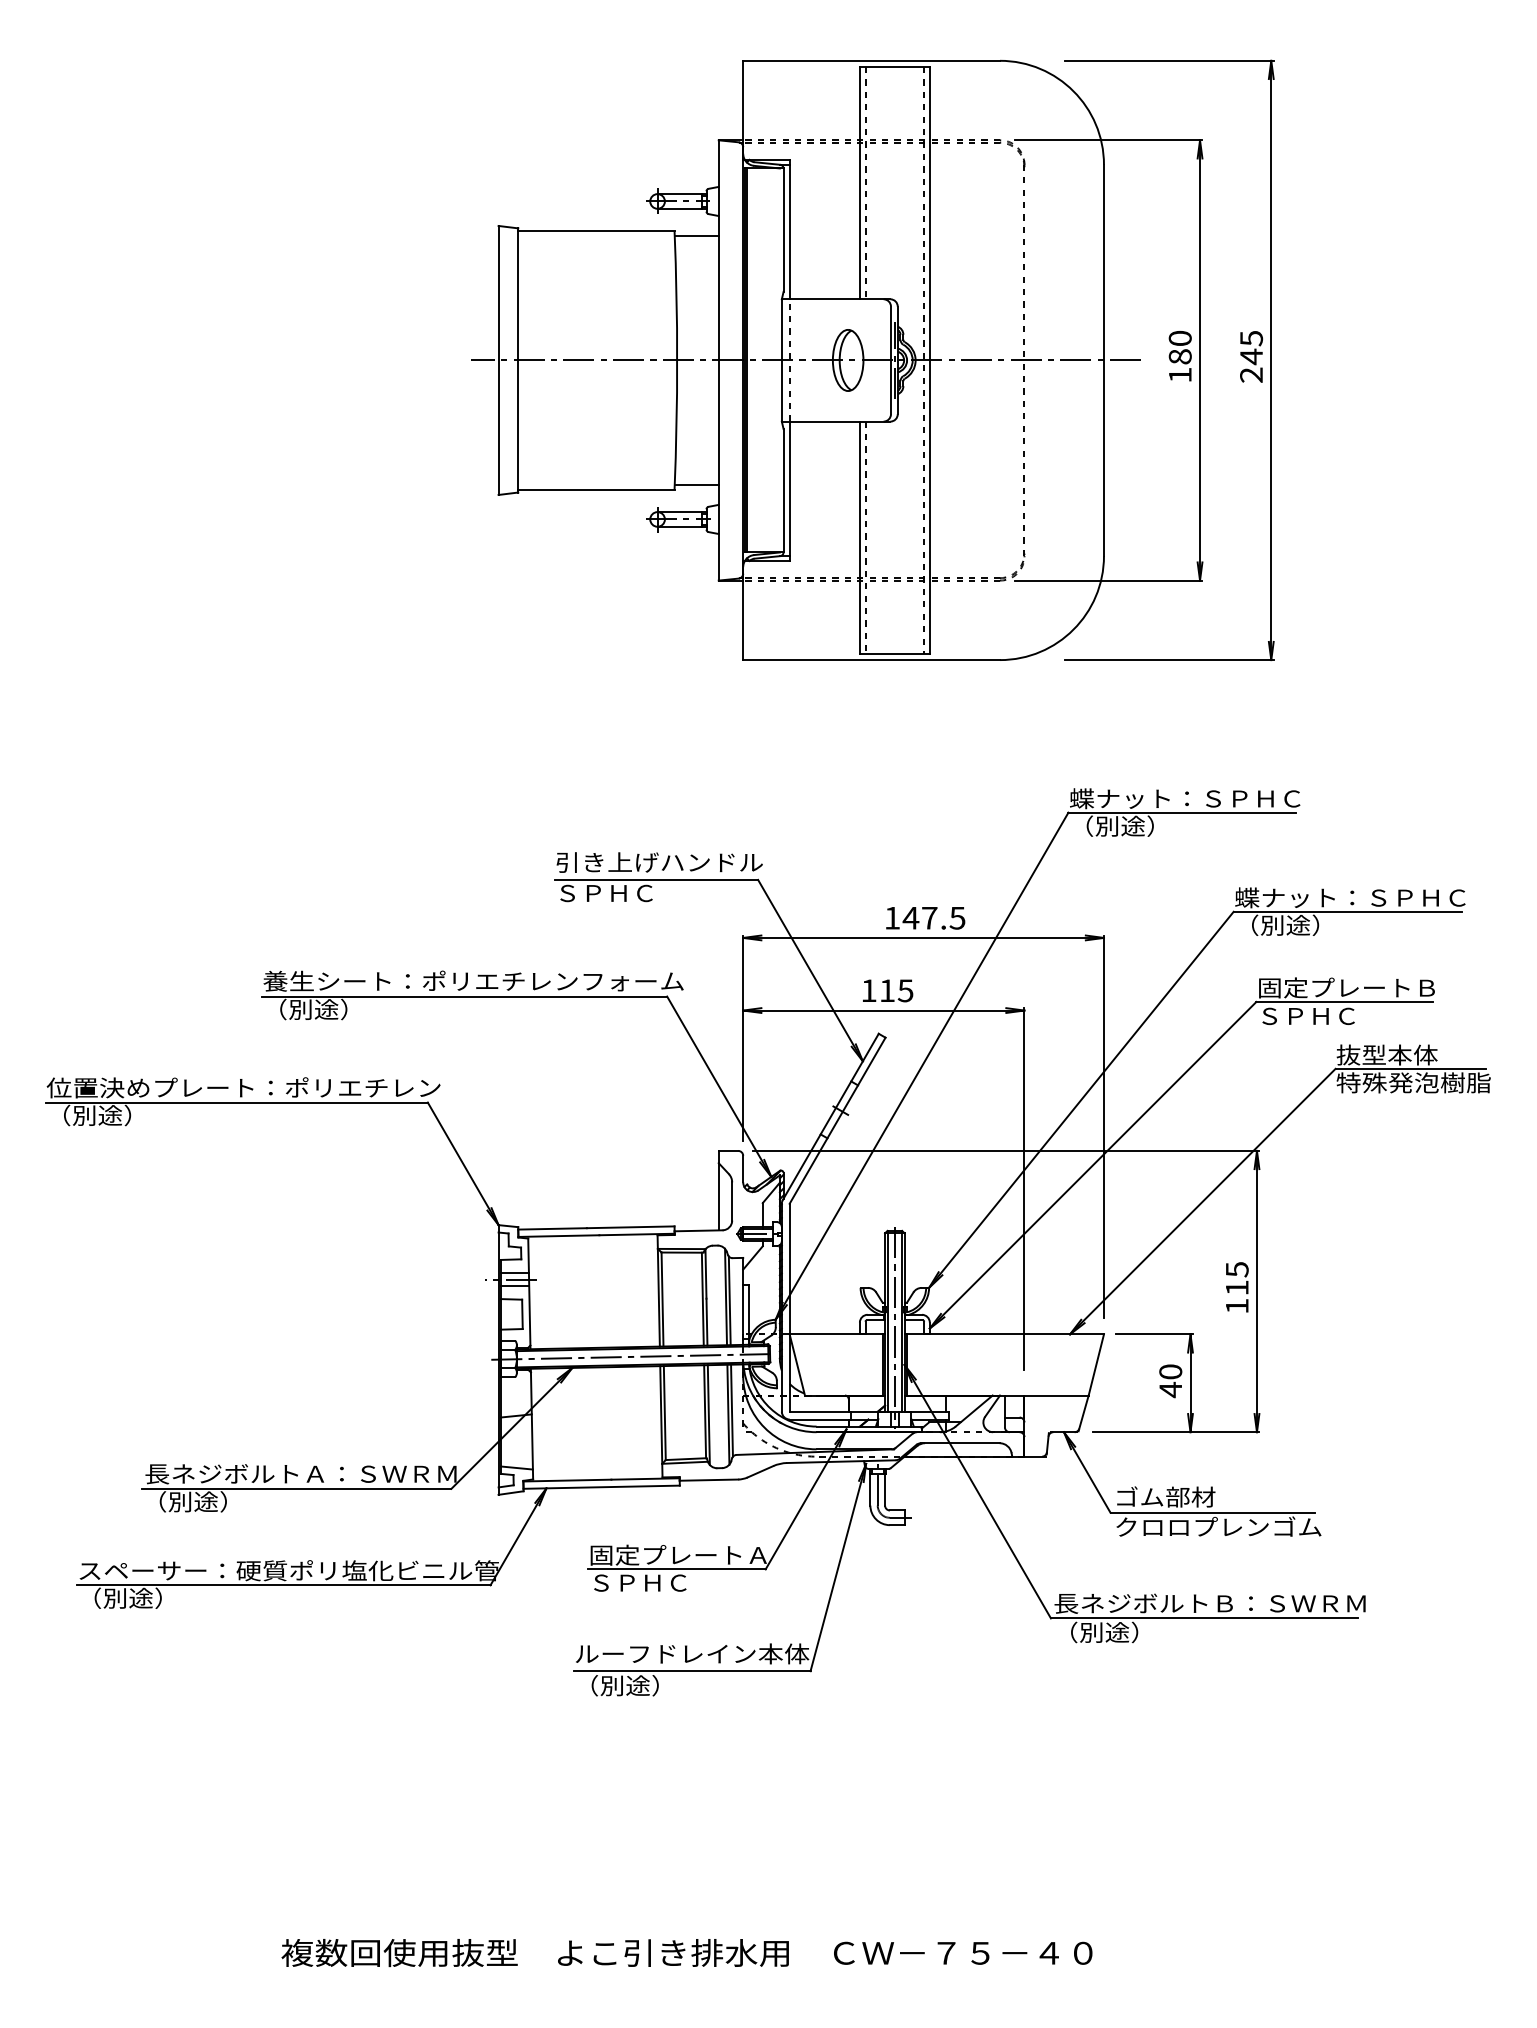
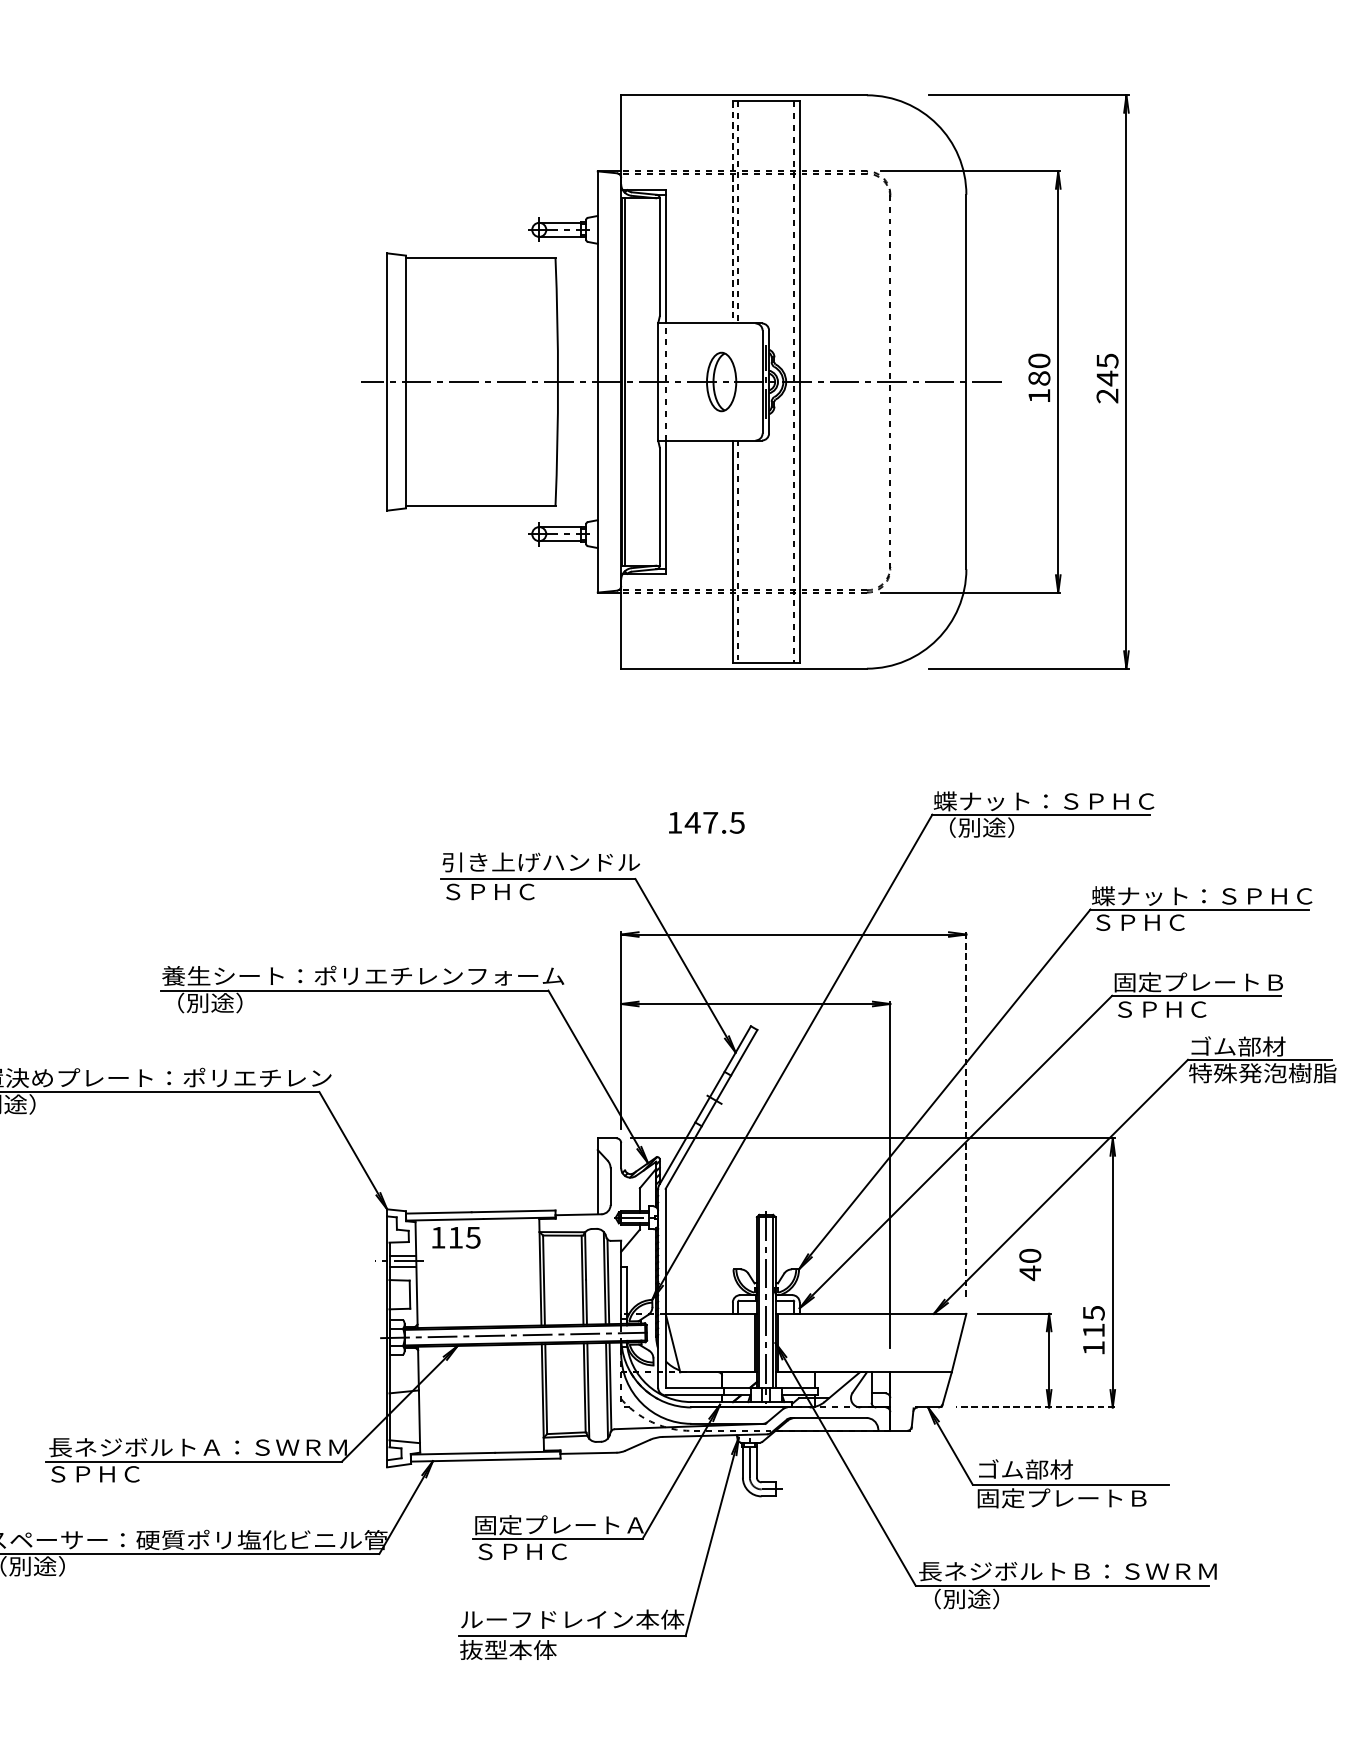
line: (859, 183) -> (732, 212), solid -> dashed
line: (696, 235) -> (576, 262), removed
line: (696, 485) -> (576, 501), removed
text: (925, 918) -> (706, 823), moved
text: (1285, 924) -> (1140, 921), （別途） -> ＳＰＨＣ
text: (888, 990) -> (456, 1237), moved
text: (1386, 1054) -> (1236, 1046), 抜型本体 -> ゴム部材
line: (1103, 1127) -> (965, 1115), solid -> dashed
text: (1237, 1287) -> (1094, 1330), moved
text: (1170, 1381) -> (1030, 1265), moved
line: (1175, 1432) -> (1034, 1407), solid -> dashed
text: (193, 1501) -> (95, 1473), （別途） -> ＳＰＨＣ
text: (1218, 1526) -> (1075, 1497), クロロプレンゴム -> 固定プレートＢ
text: (624, 1685) -> (507, 1649), （別途） -> 抜型本体

